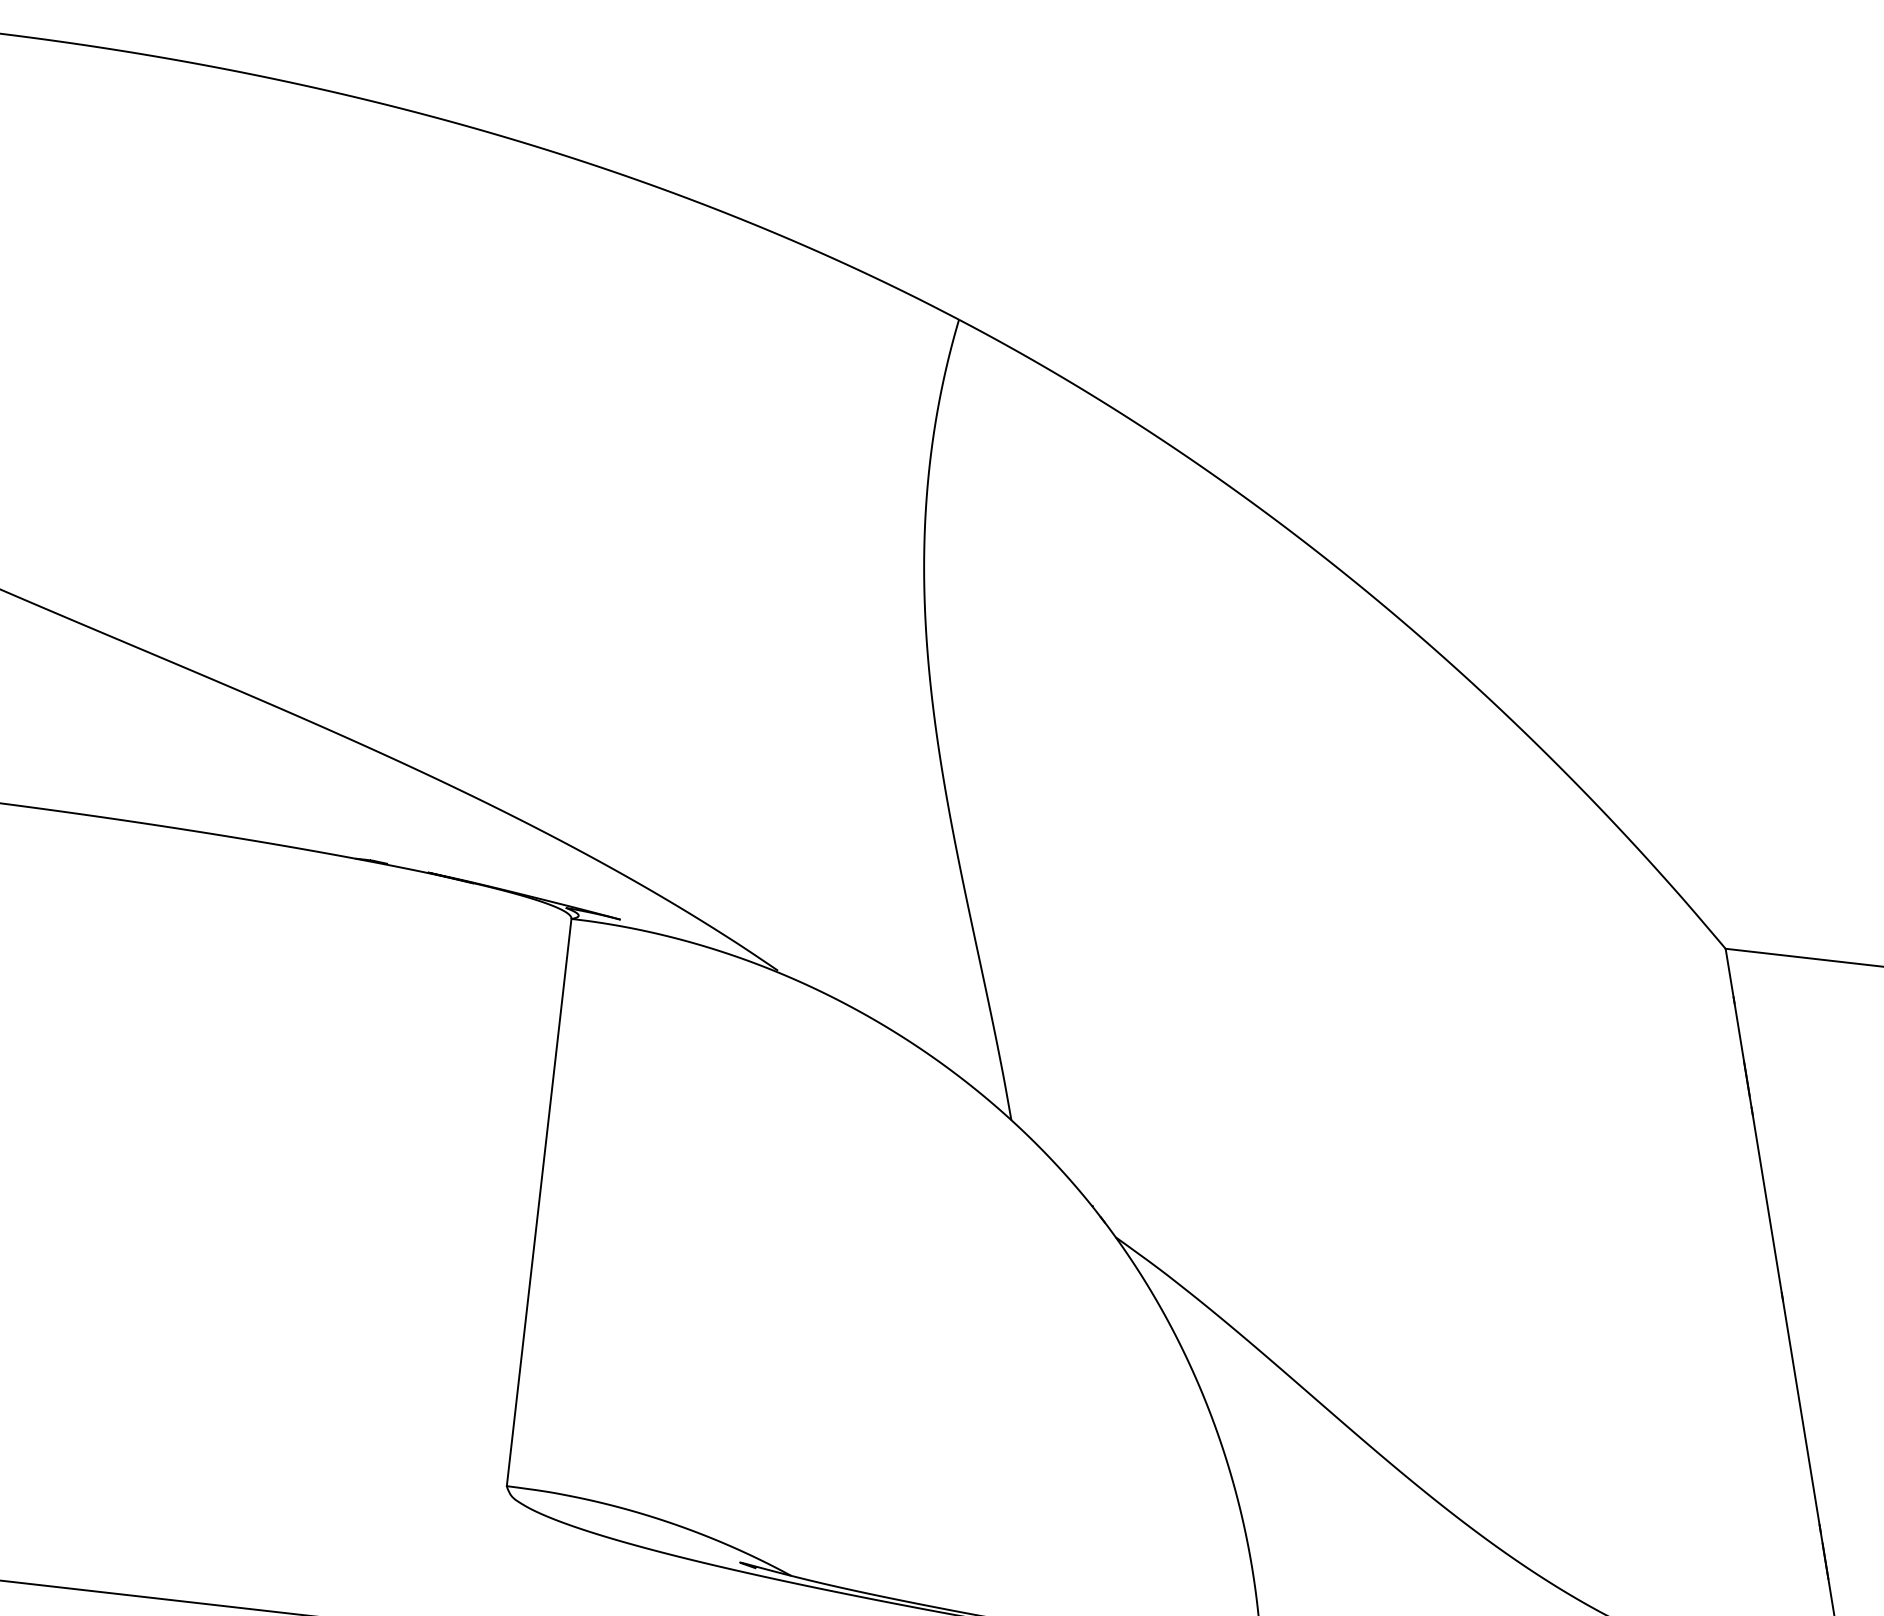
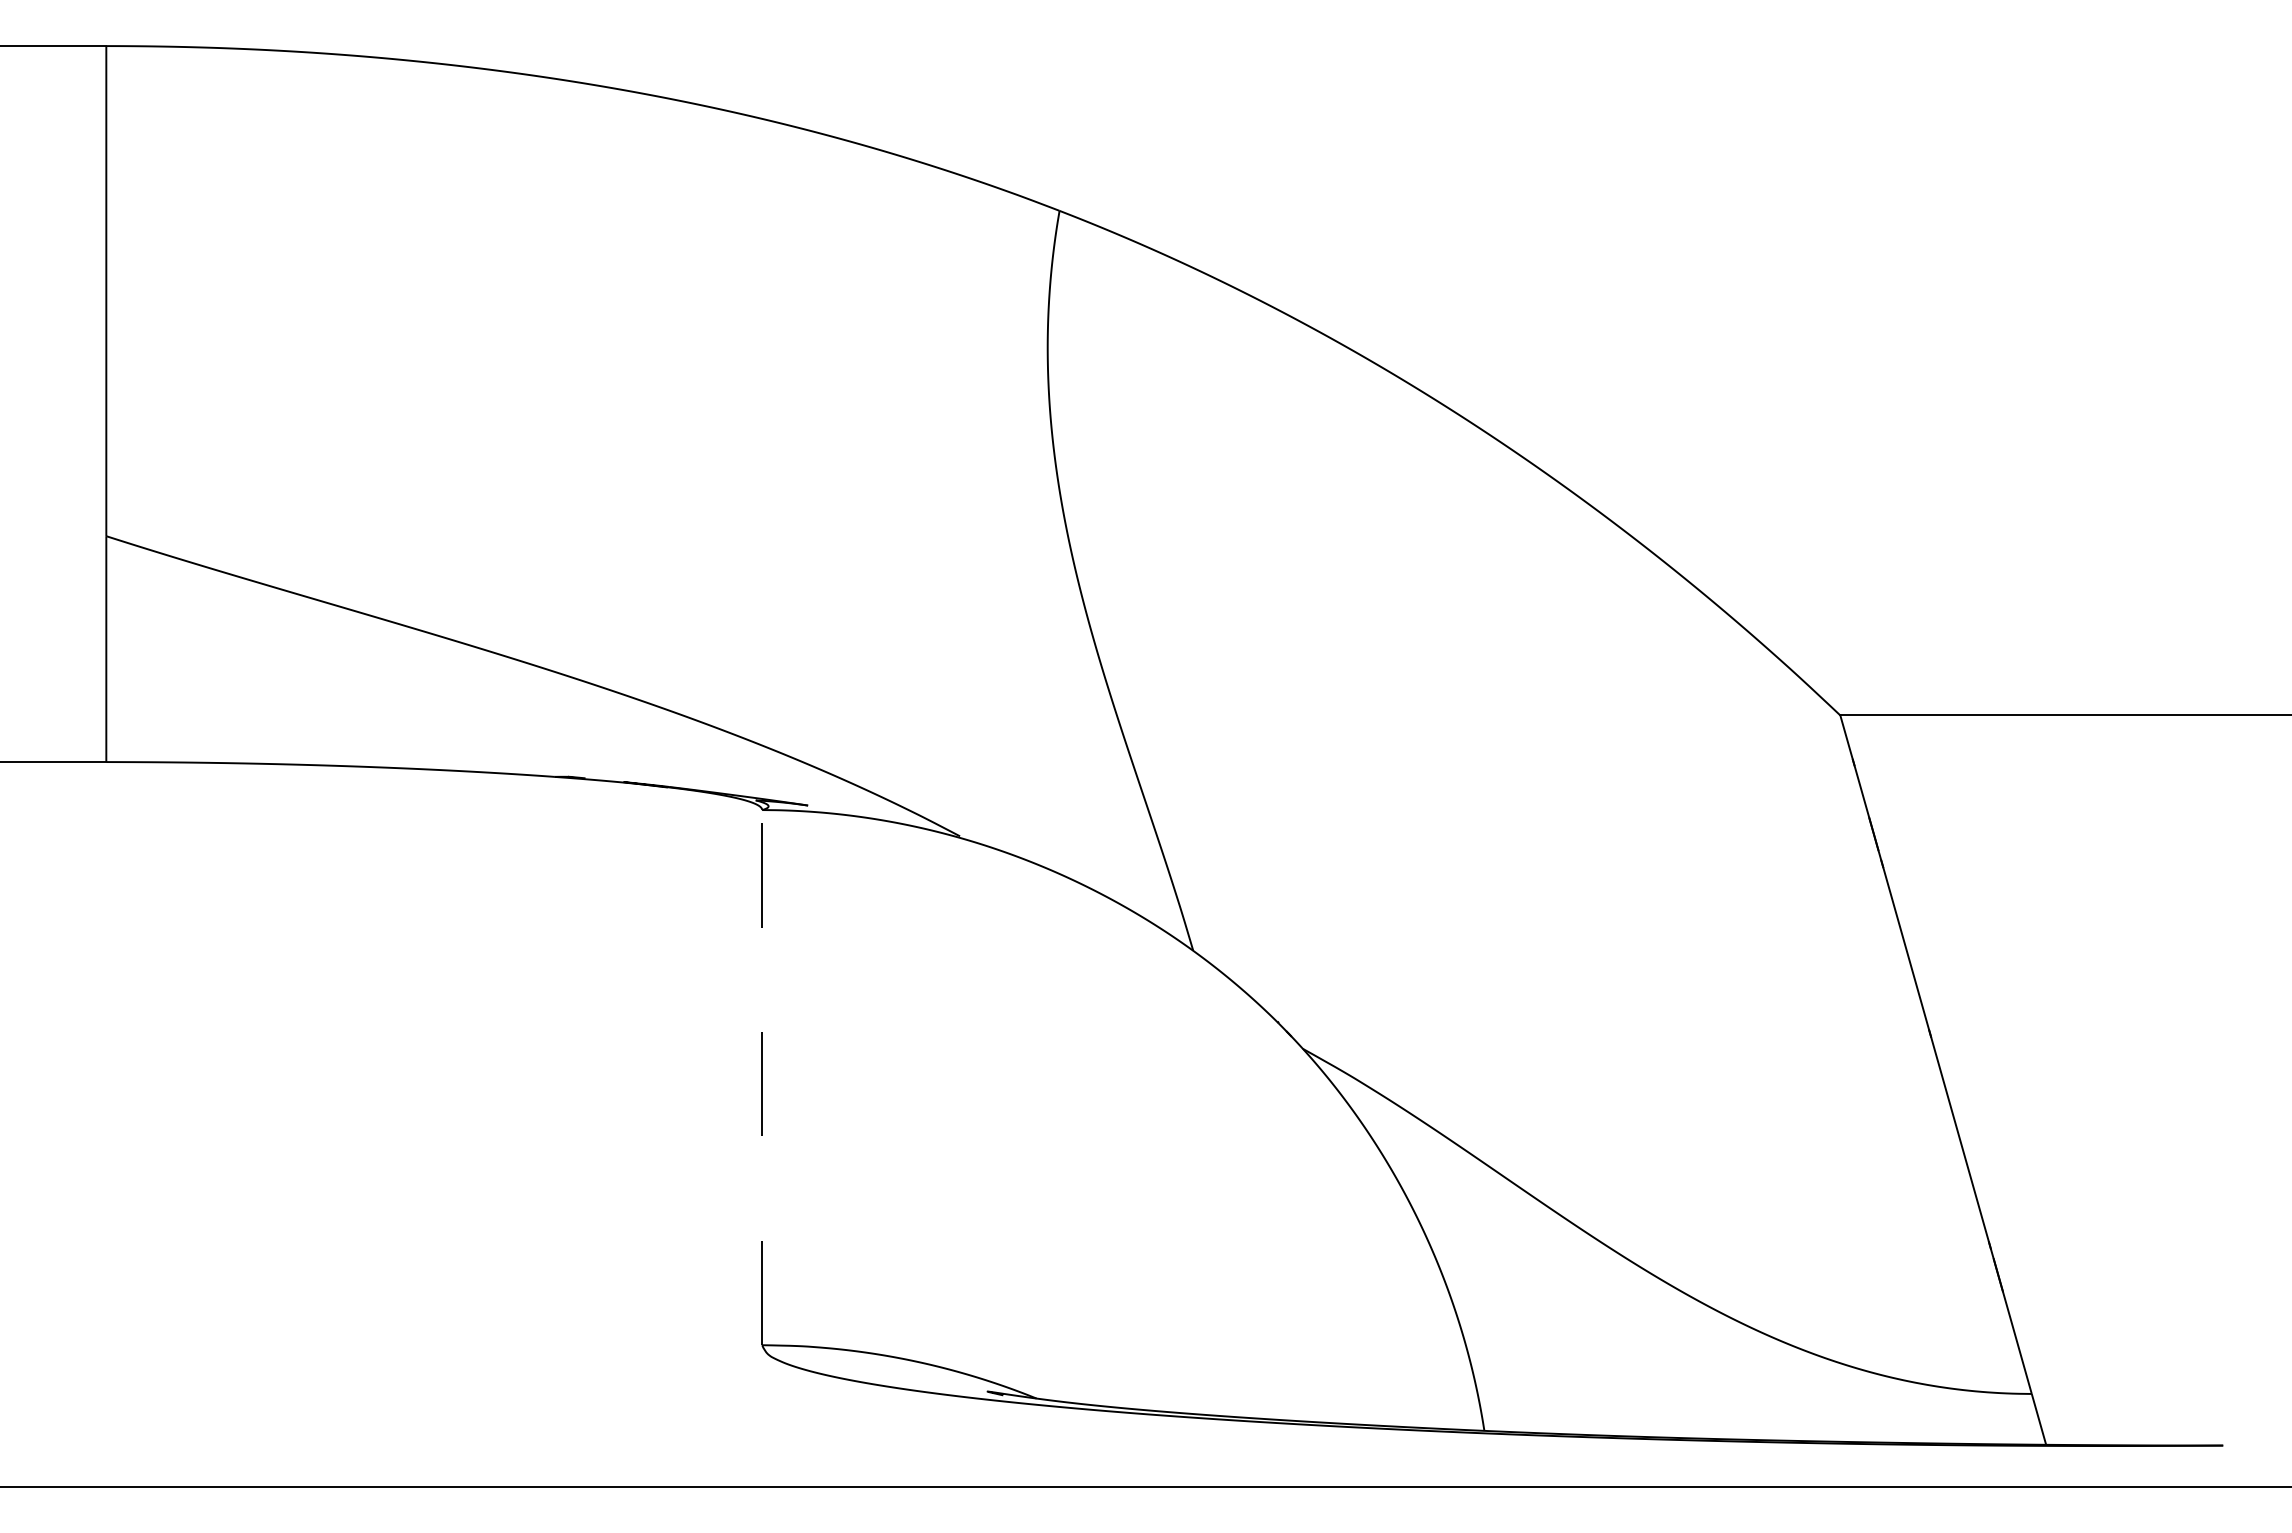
line: (539, 1202) -> (762, 1077), solid -> dashed

